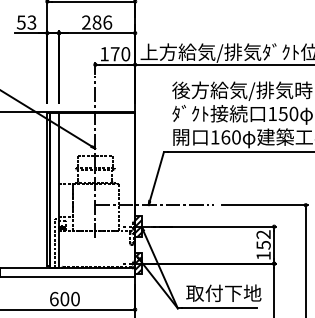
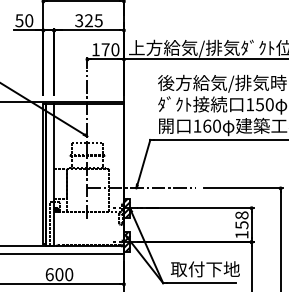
text: (32, 22) -> (29, 20), 53 -> 50
text: (96, 22) -> (88, 20), 286 -> 325
text: (263, 234) -> (241, 215), 152 -> 158

